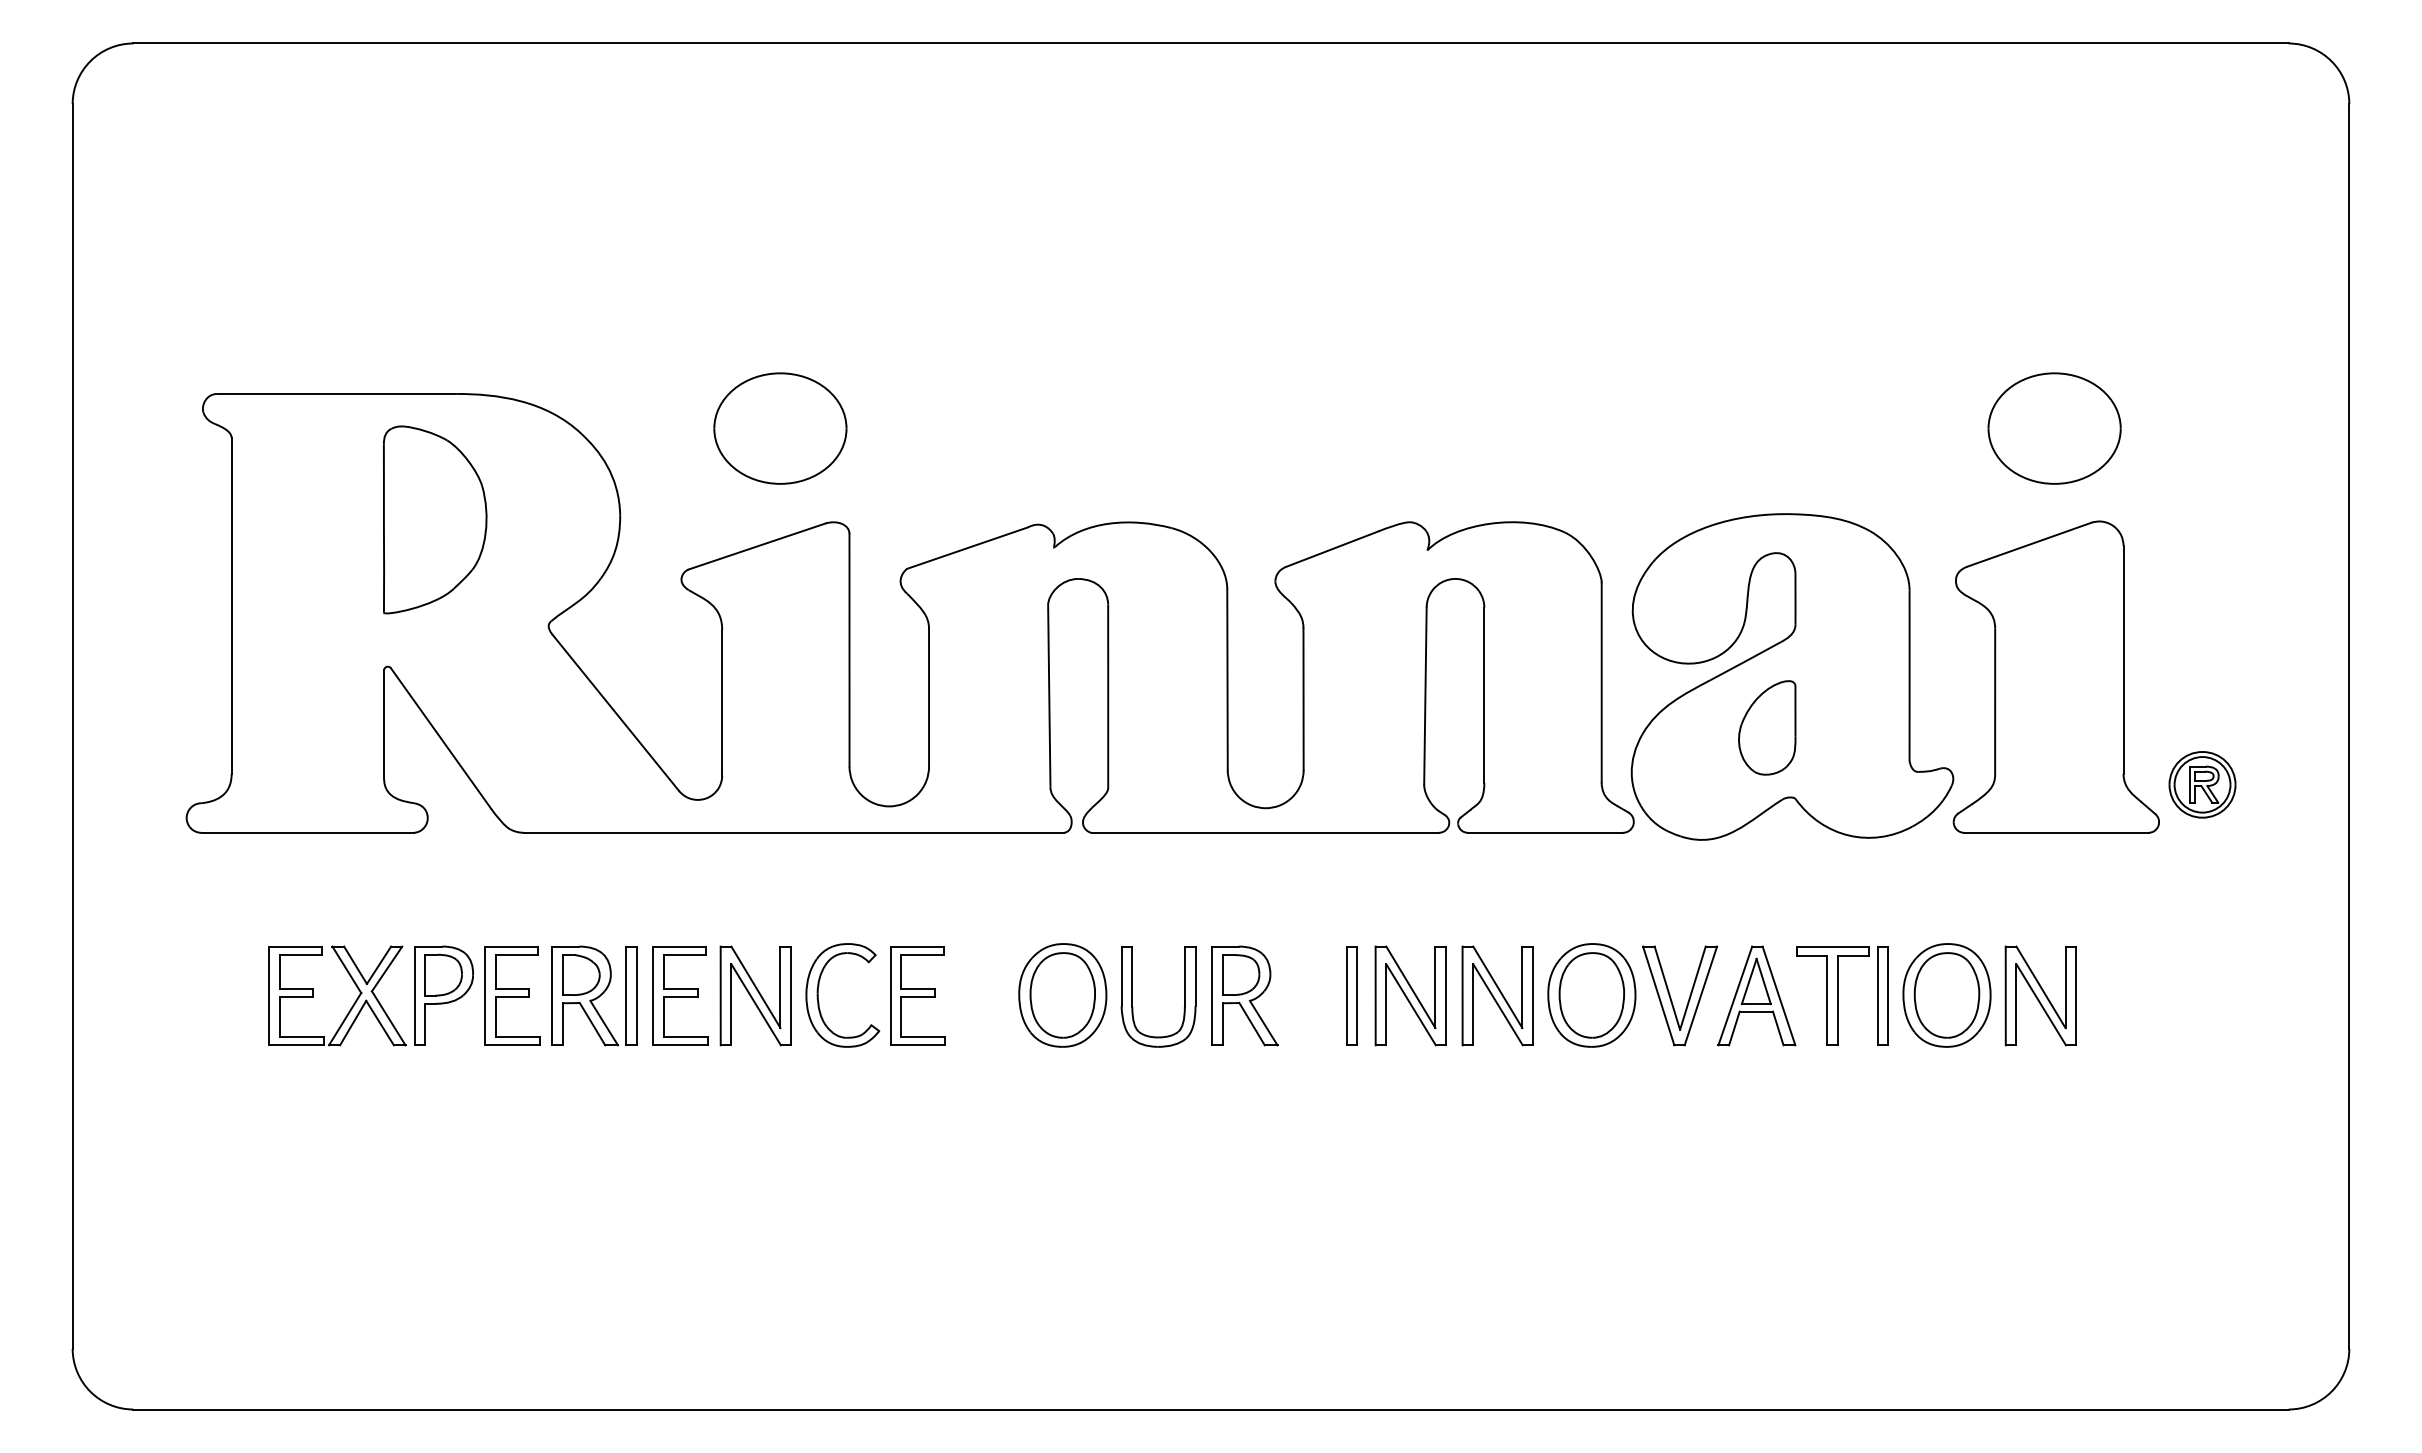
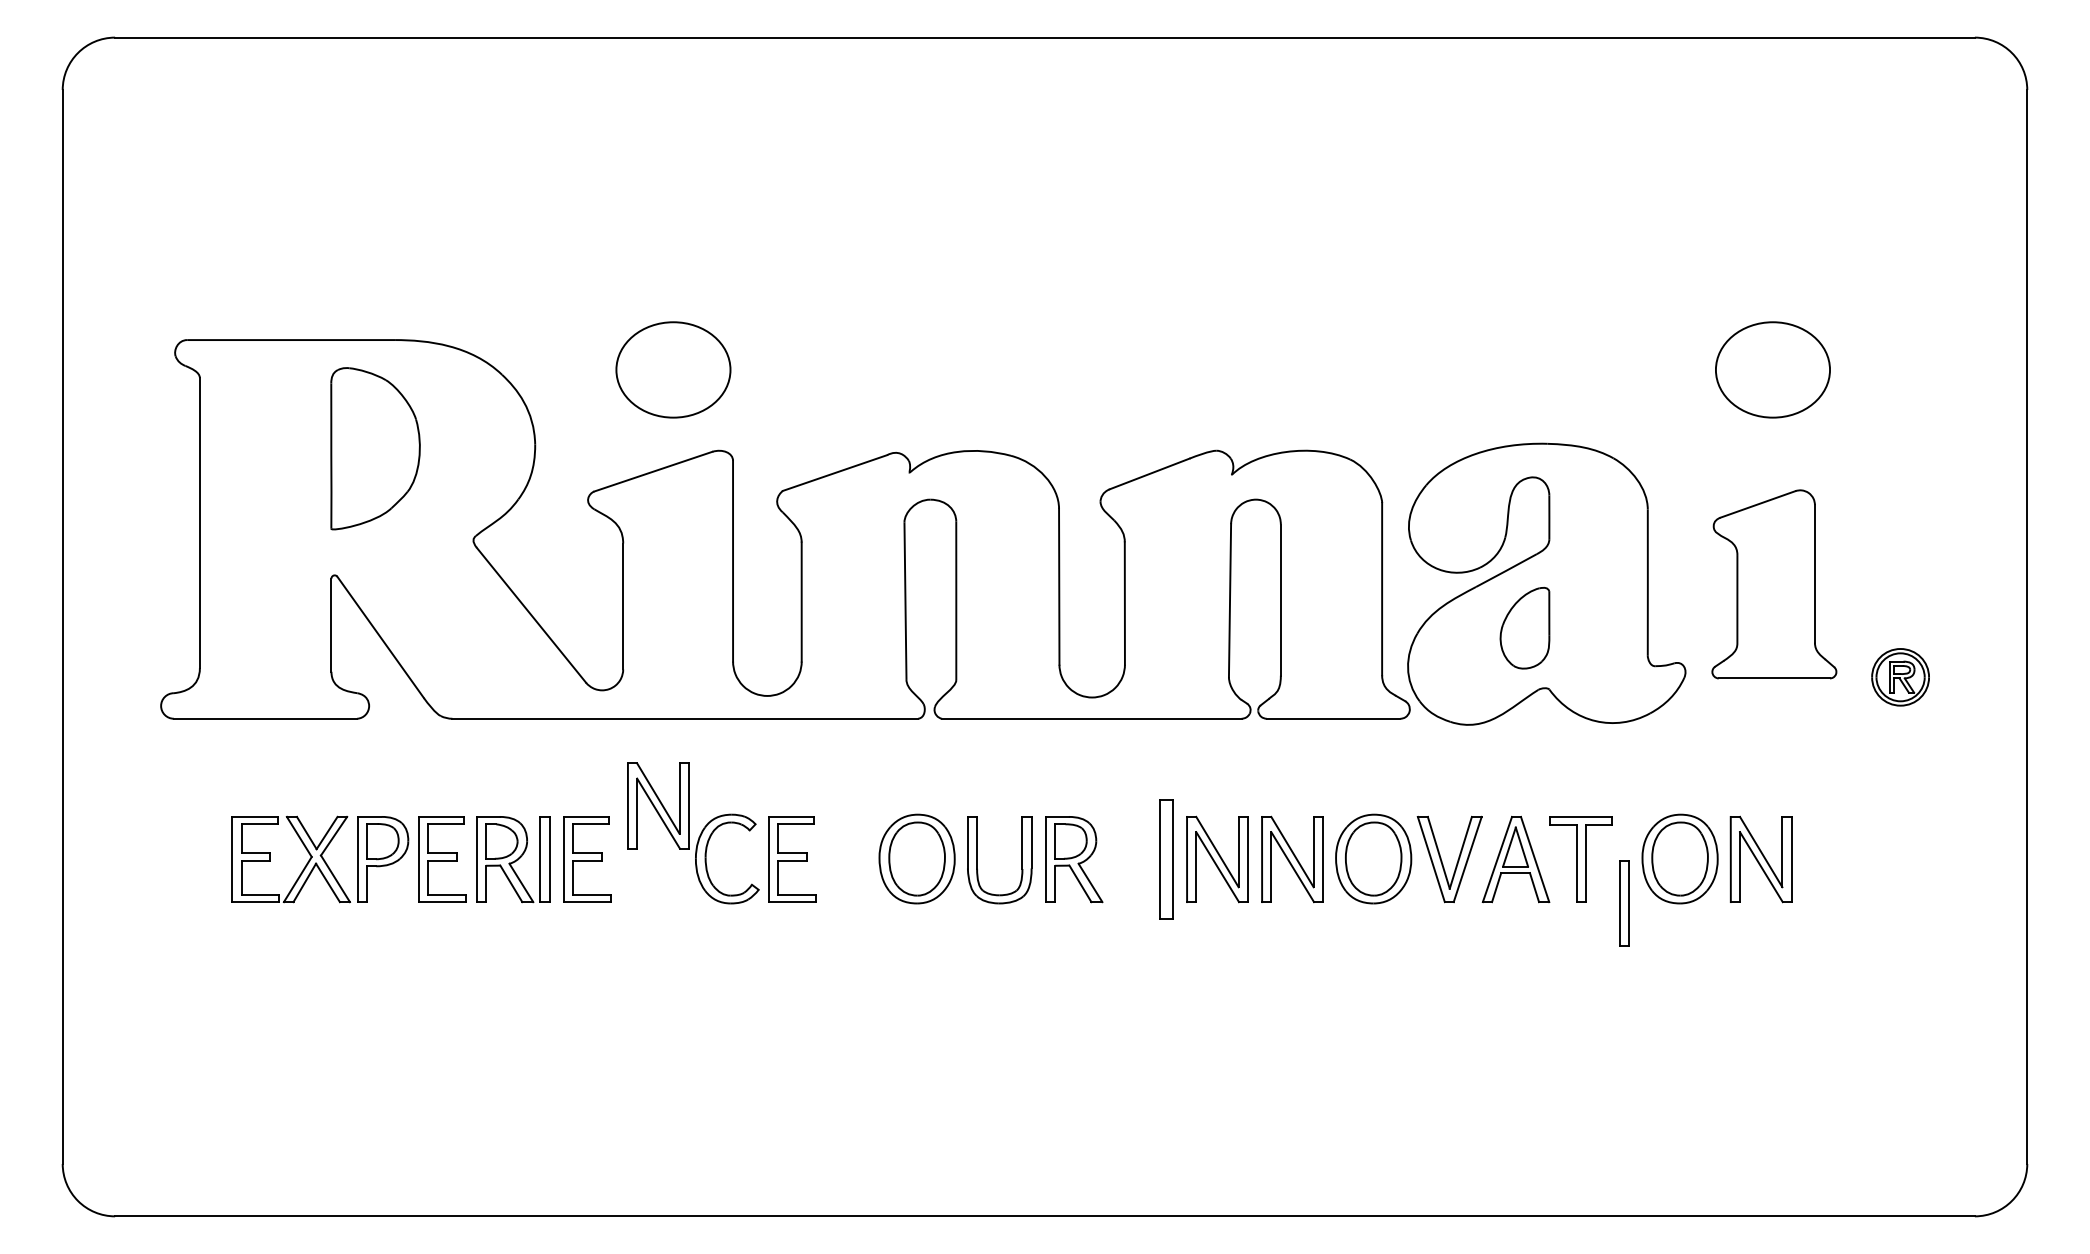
part: (2055, 676) -> (1773, 583), size x0.7
part: (755, 995) -> (657, 805), moved
part: (1351, 995) -> (1166, 859), size x1.4
part: (1882, 995) -> (1624, 903), moved

